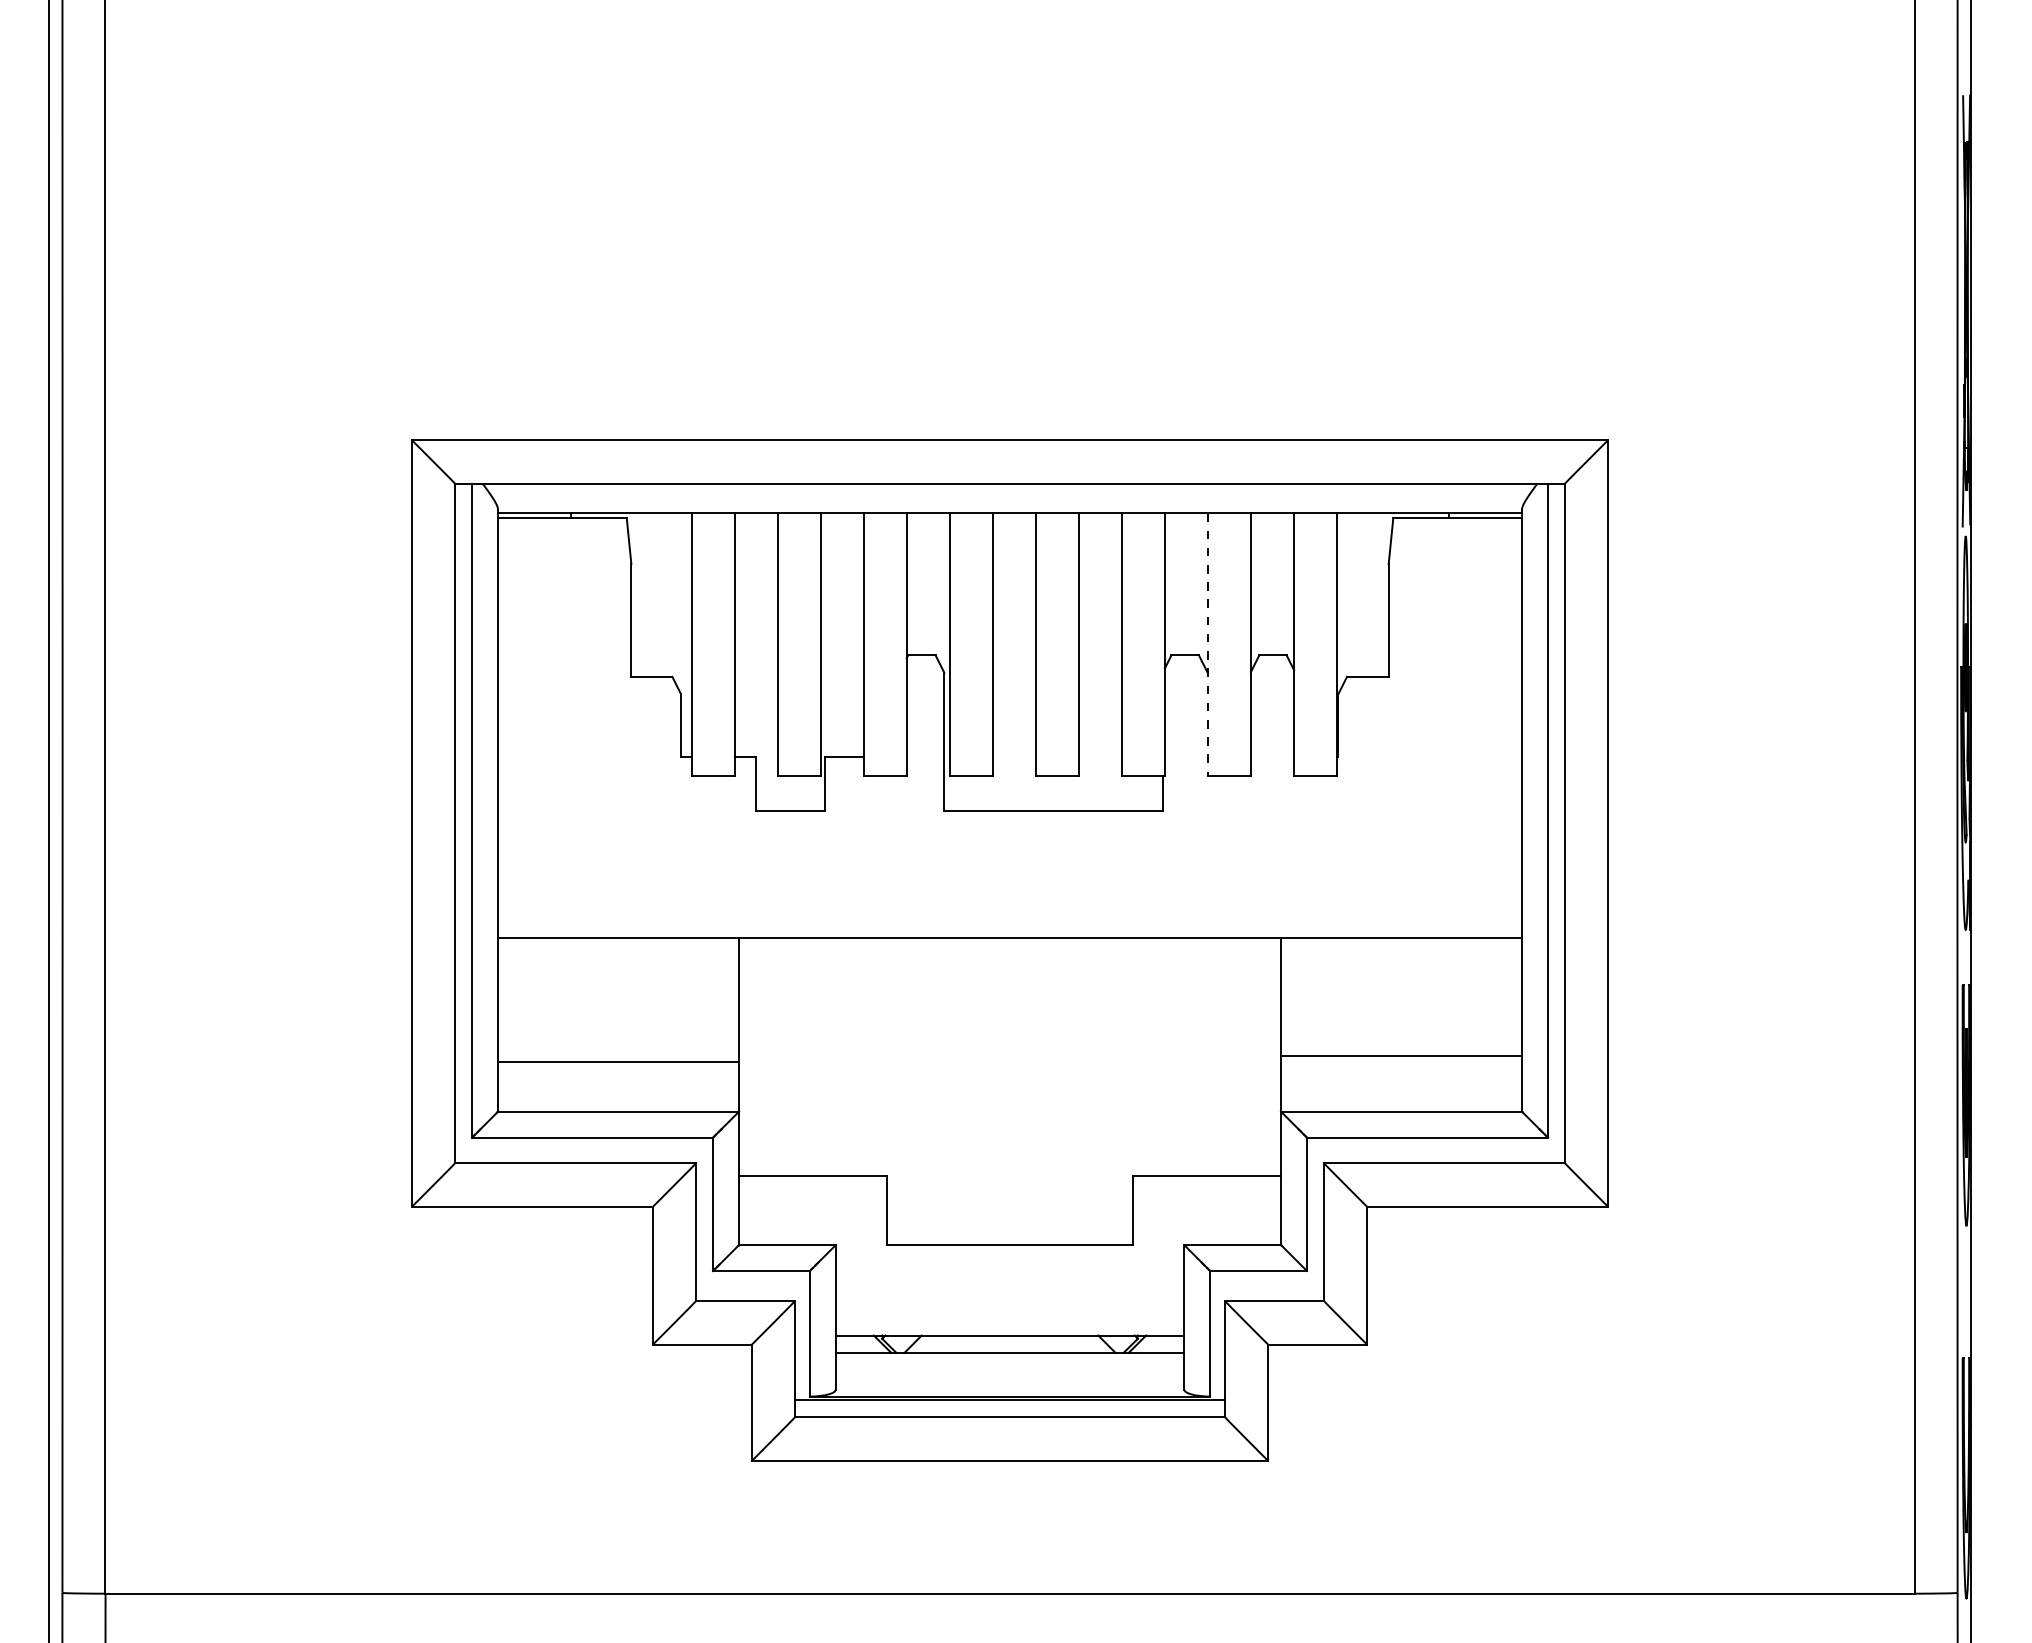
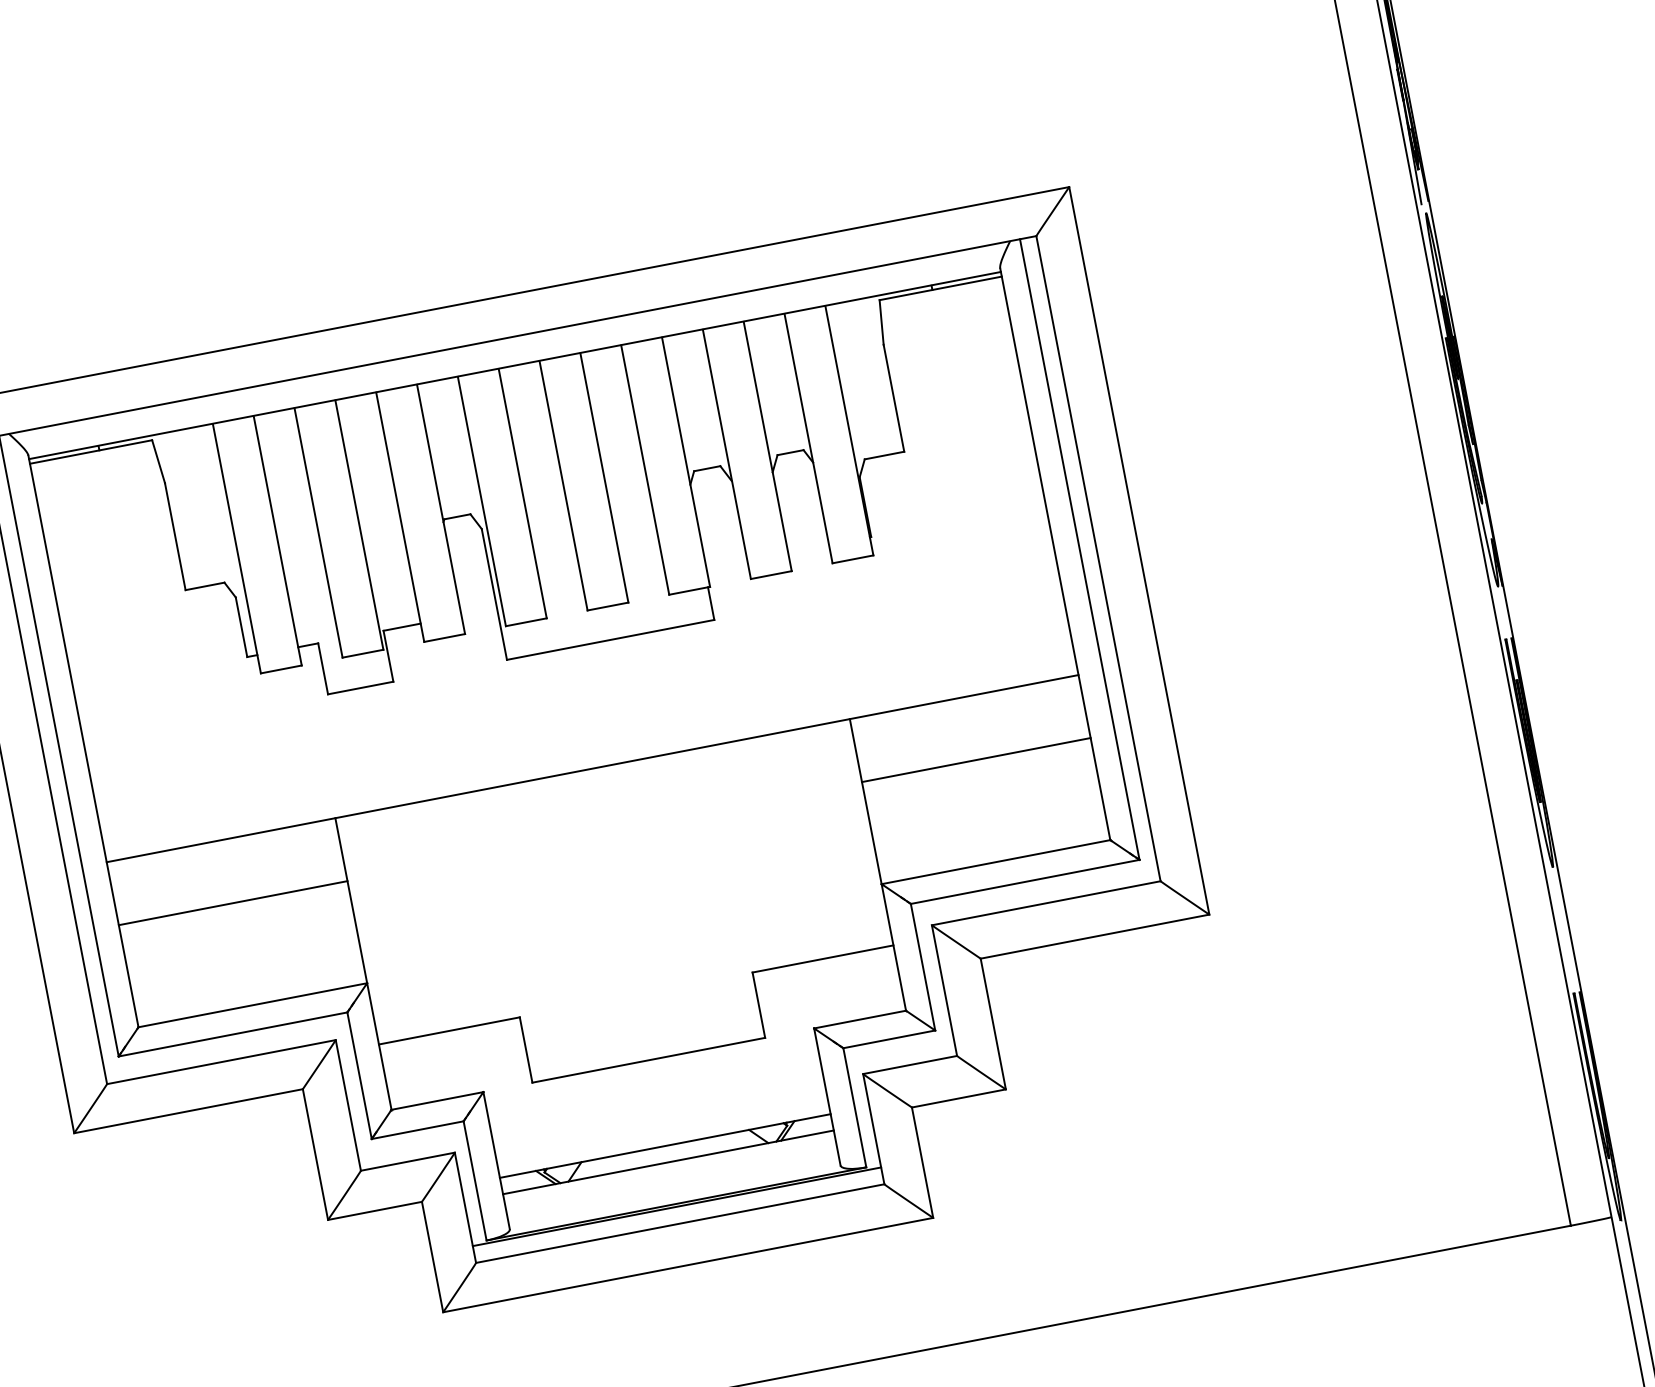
line: (1207, 645) -> (726, 455), dashed -> solid
line: (1401, 1056) -> (976, 760), moved
line: (617, 1062) -> (232, 903), moved

